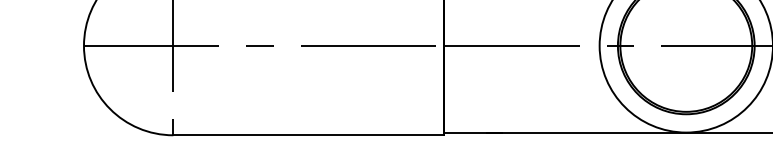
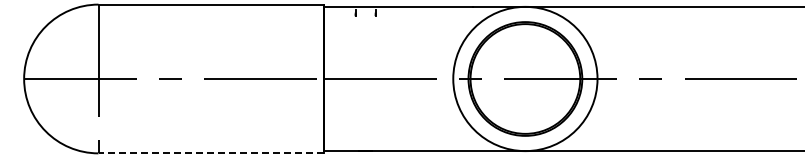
line: (309, 135) -> (211, 153), solid -> dashed

